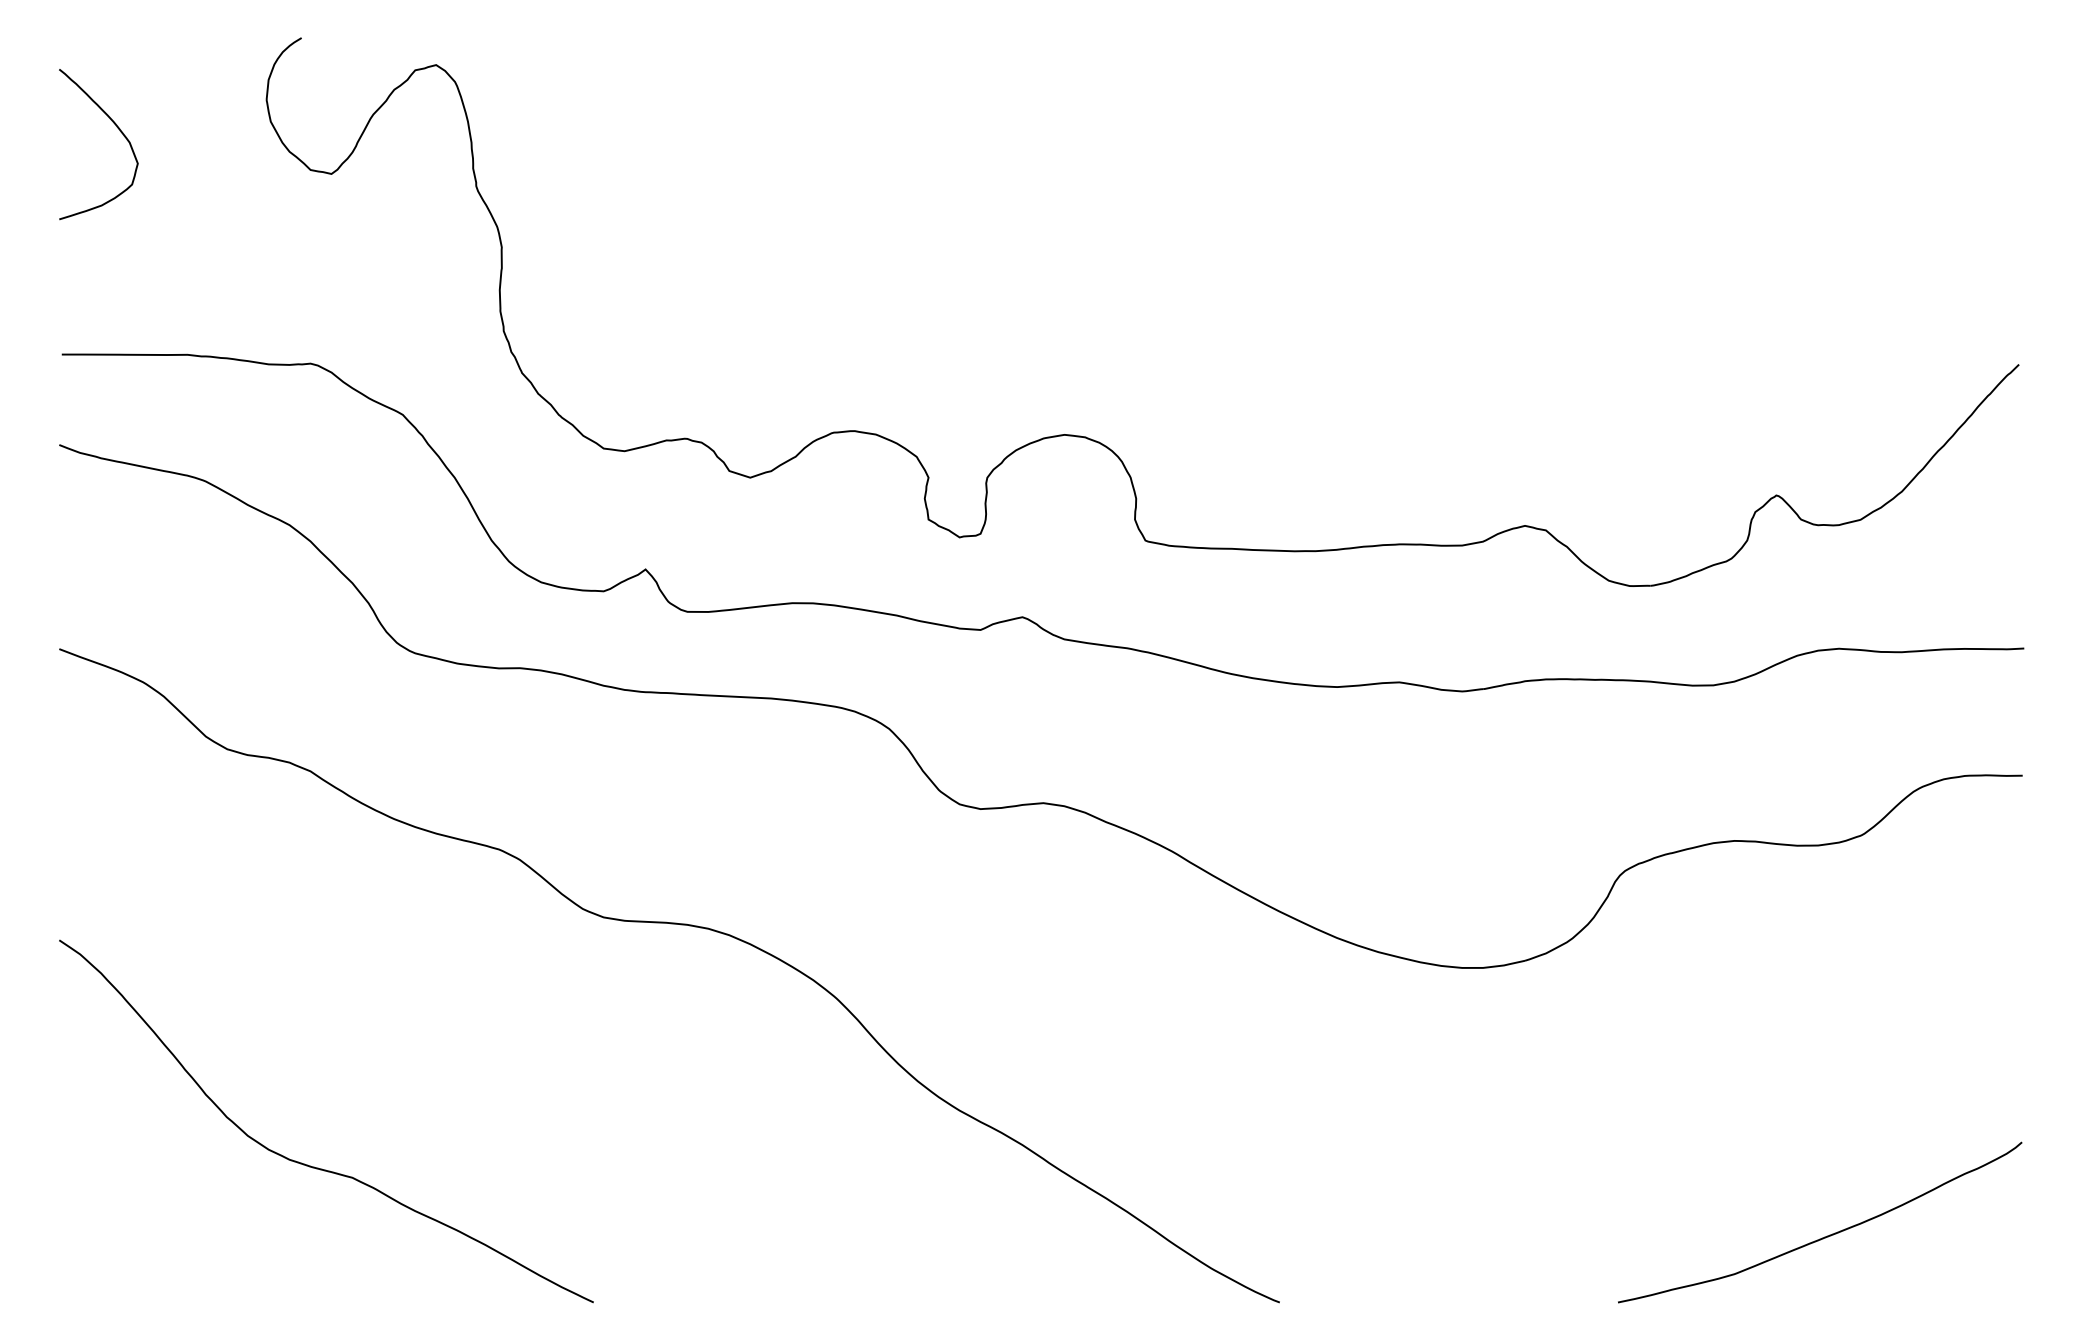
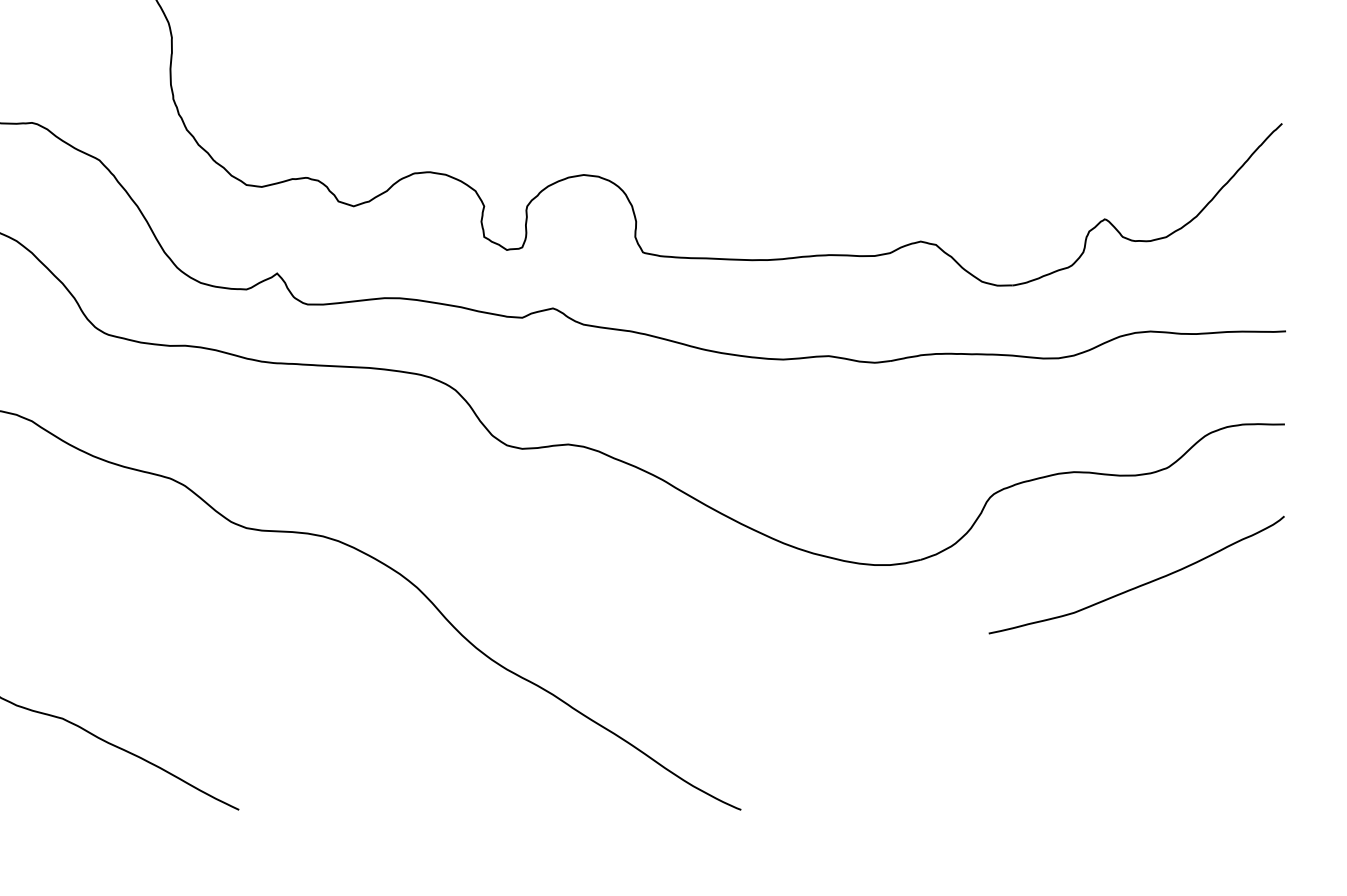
curve: (1824, 1236) -> (1139, 585), moved

